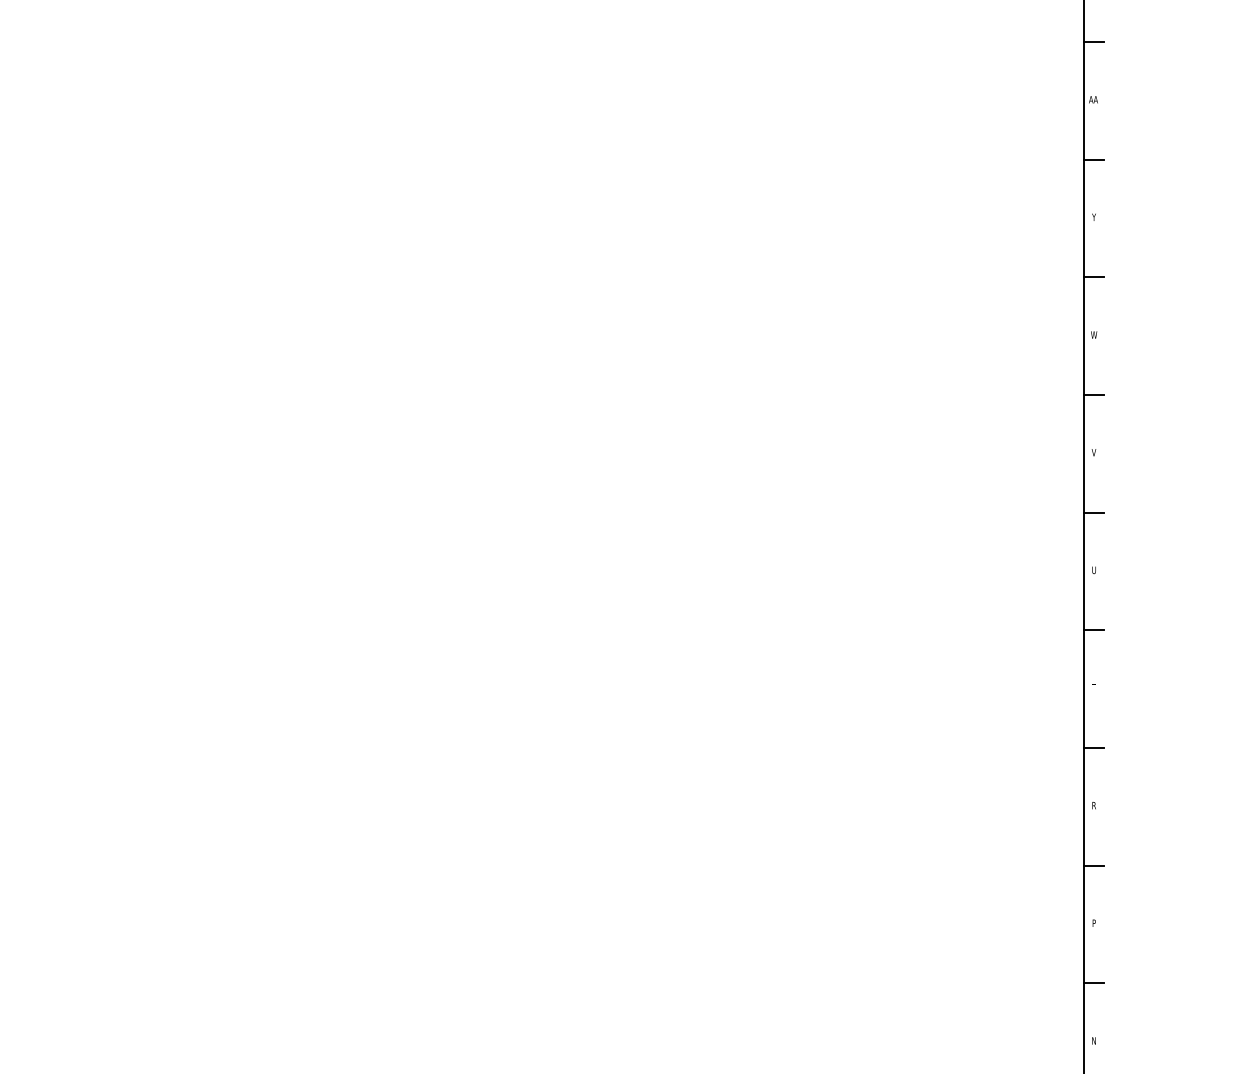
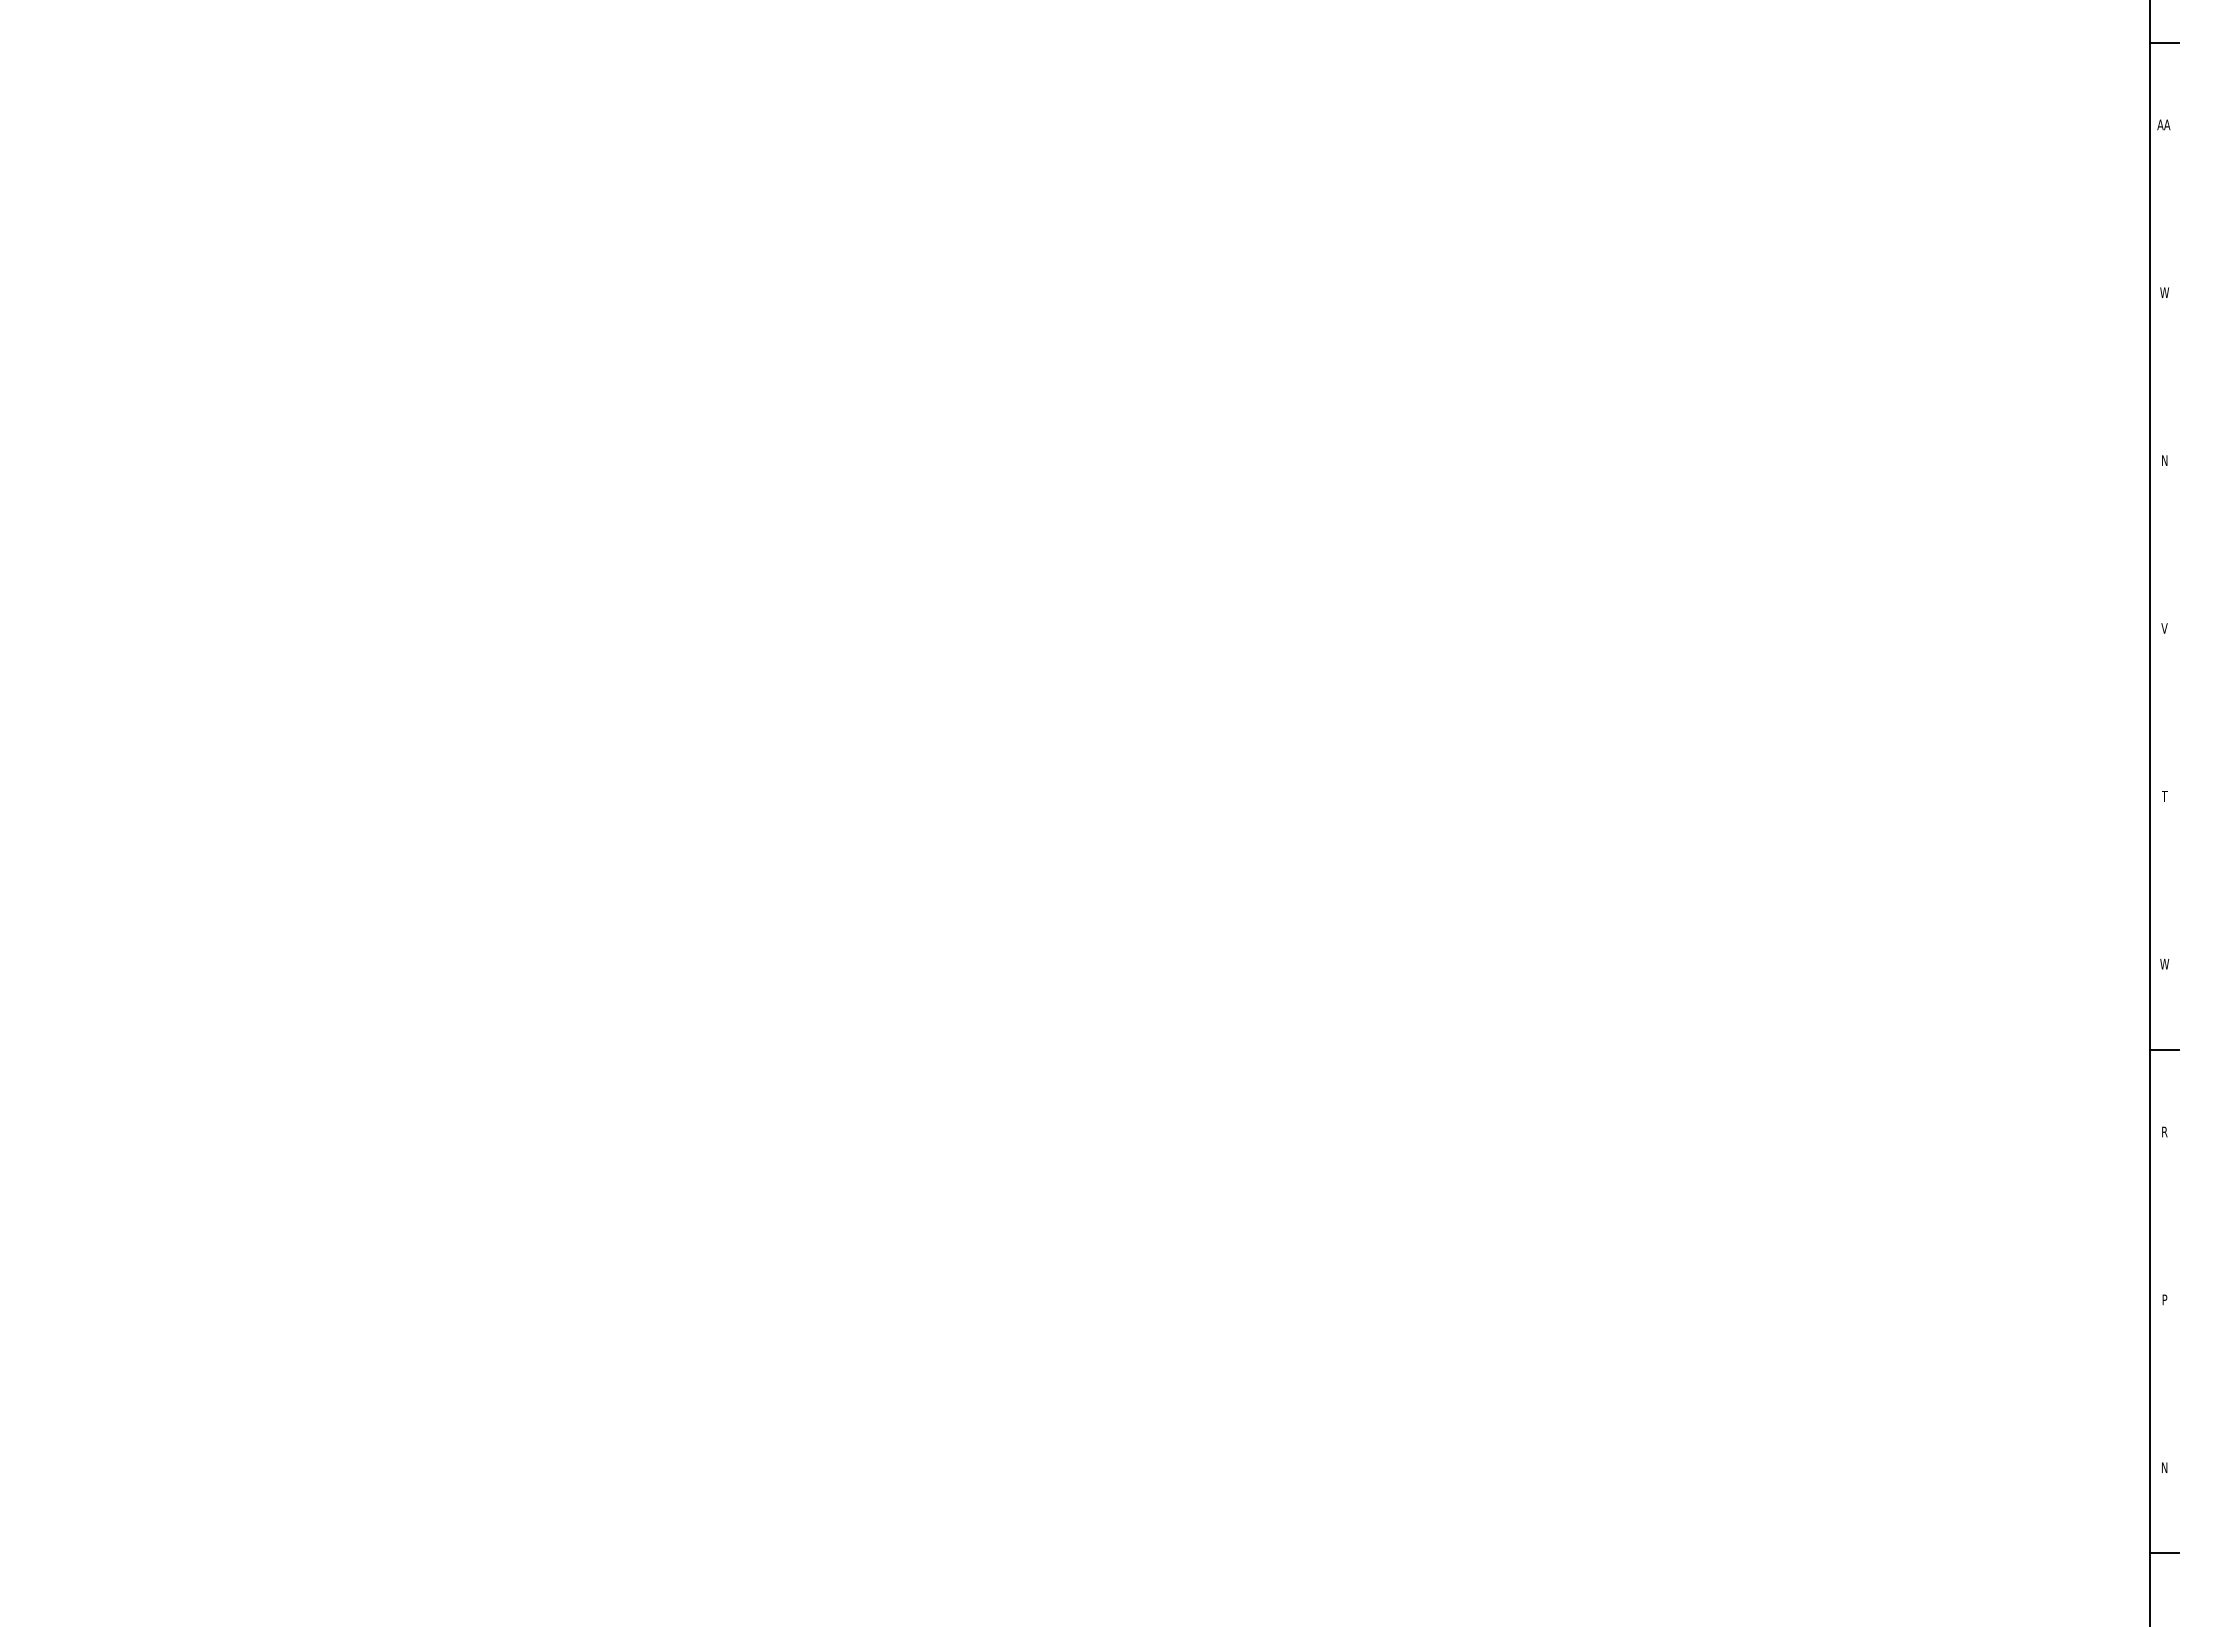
line: (1093, 159) -> (2164, 210), removed
text: (1093, 217) -> (2164, 292), Y -> W
line: (1093, 277) -> (2164, 378), removed
text: (1093, 334) -> (2164, 460), W -> N
line: (1093, 395) -> (2164, 546), removed
line: (1093, 512) -> (2164, 714), removed
text: (1093, 570) -> (2164, 796), U -> T
line: (1093, 630) -> (2164, 881), removed
text: (1093, 687) -> (2164, 963), T -> W
line: (1093, 865) -> (2164, 1217), removed
line: (1093, 983) -> (2164, 1385), removed

